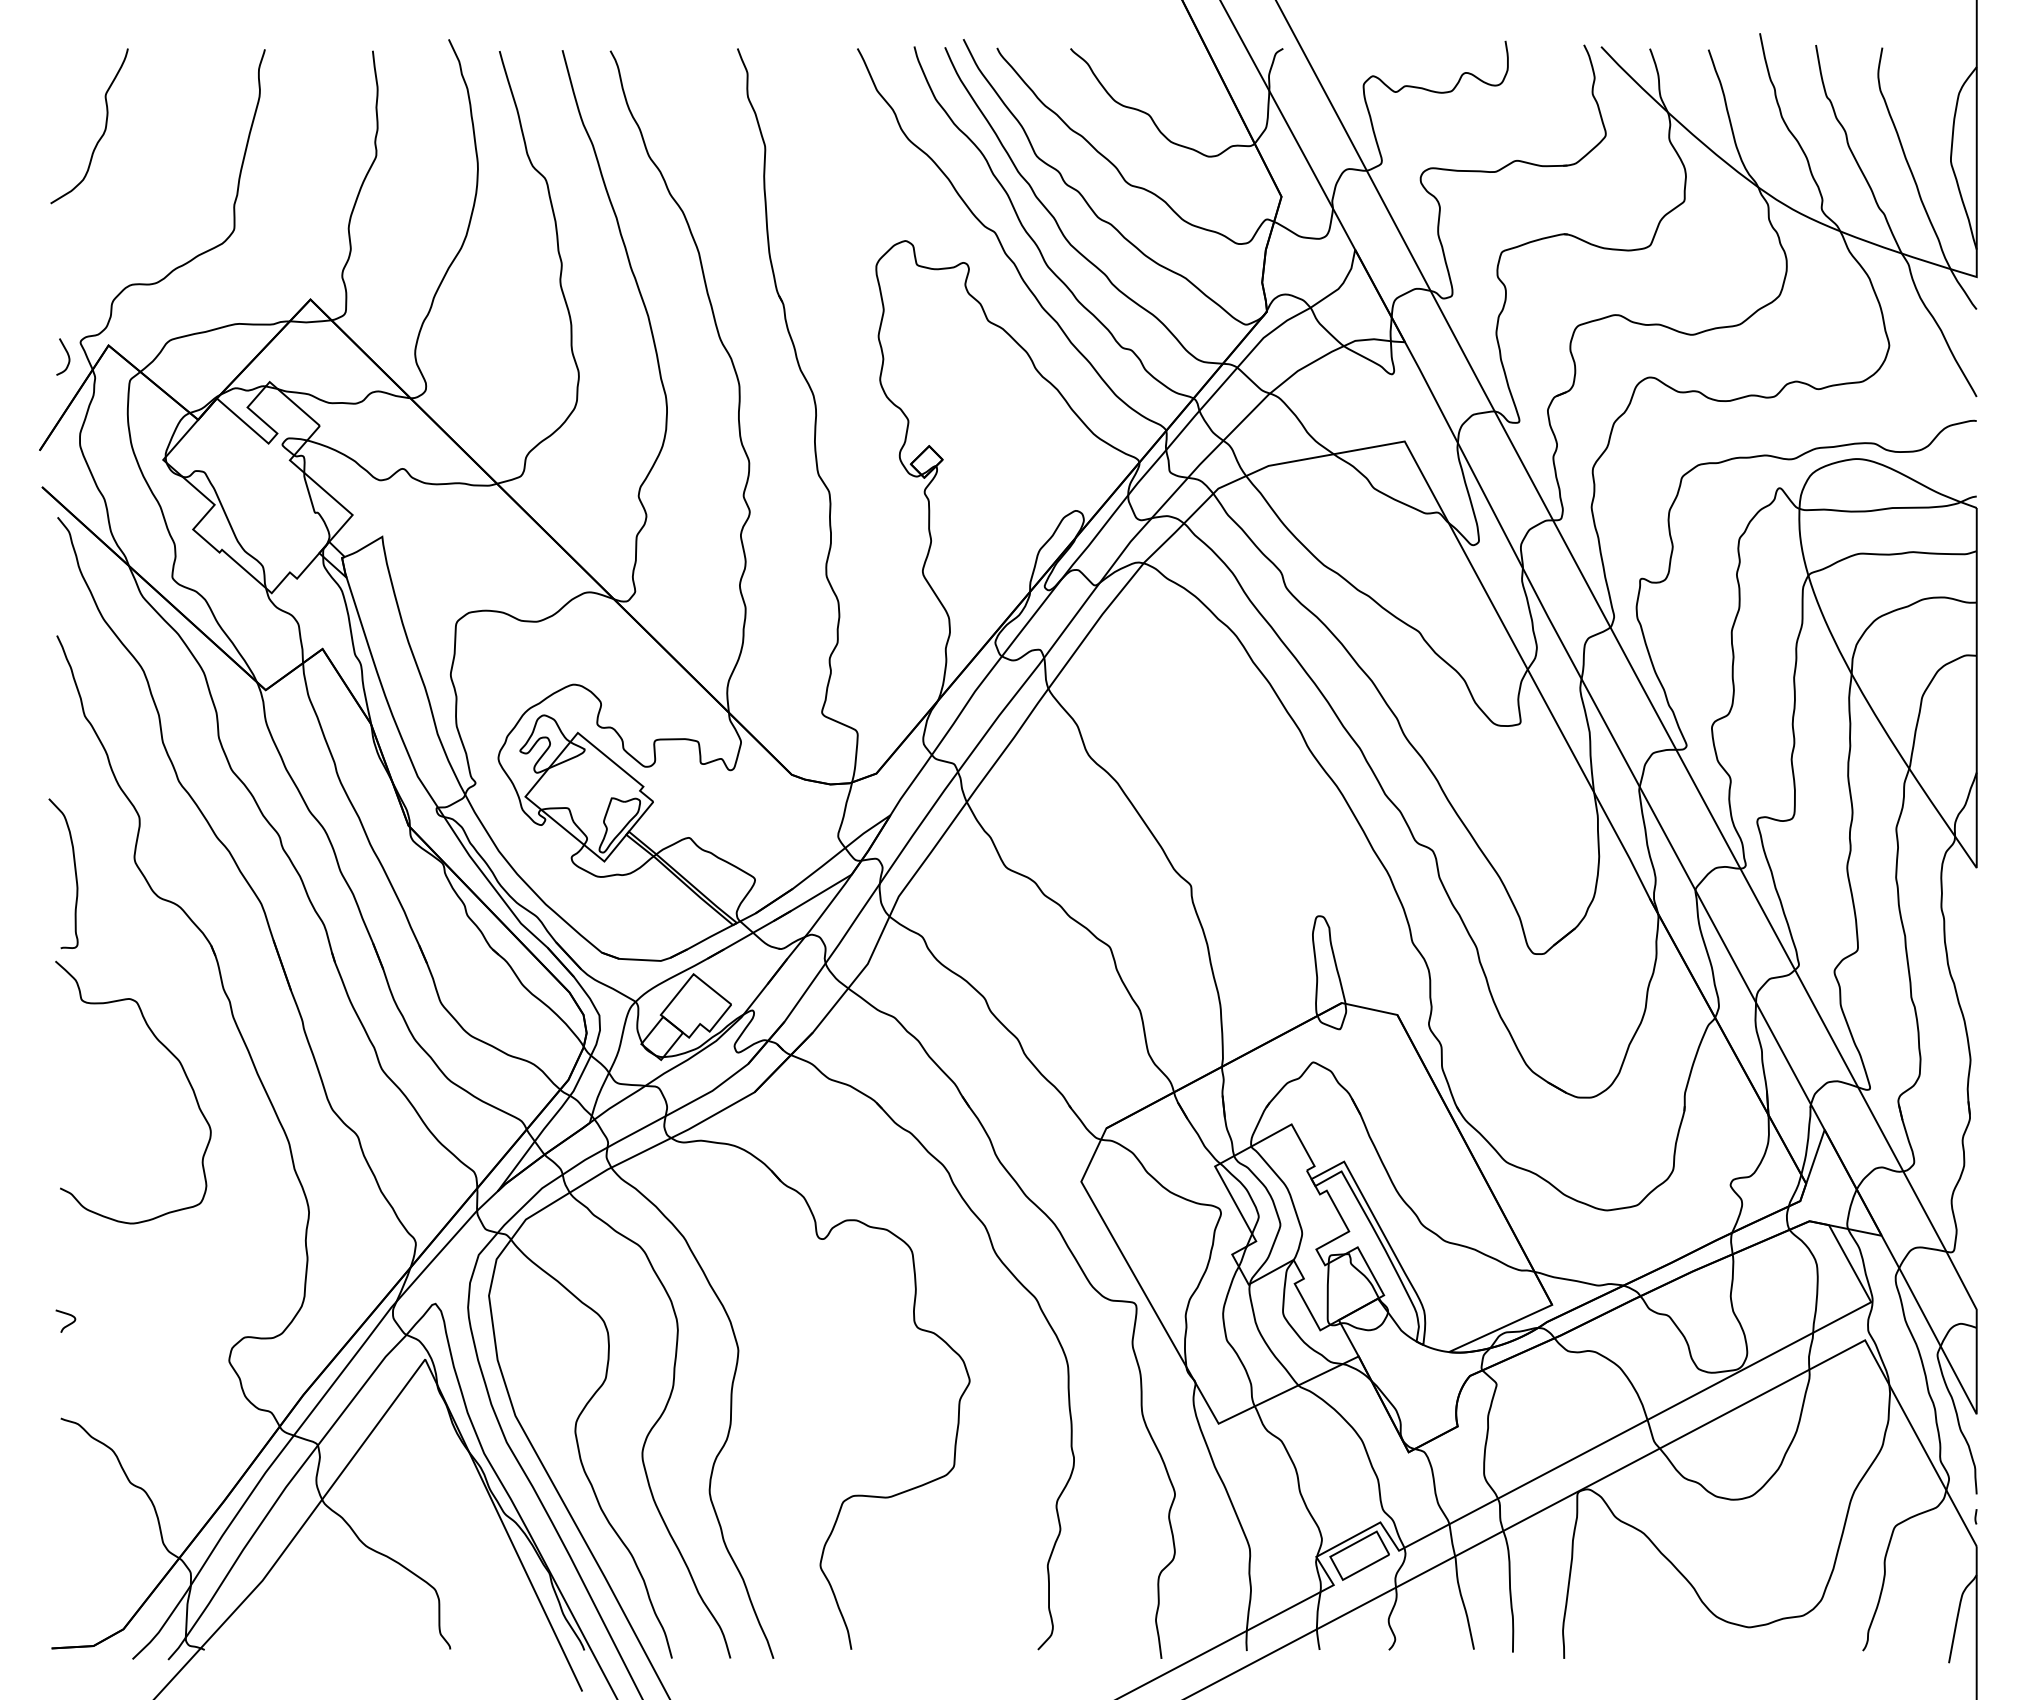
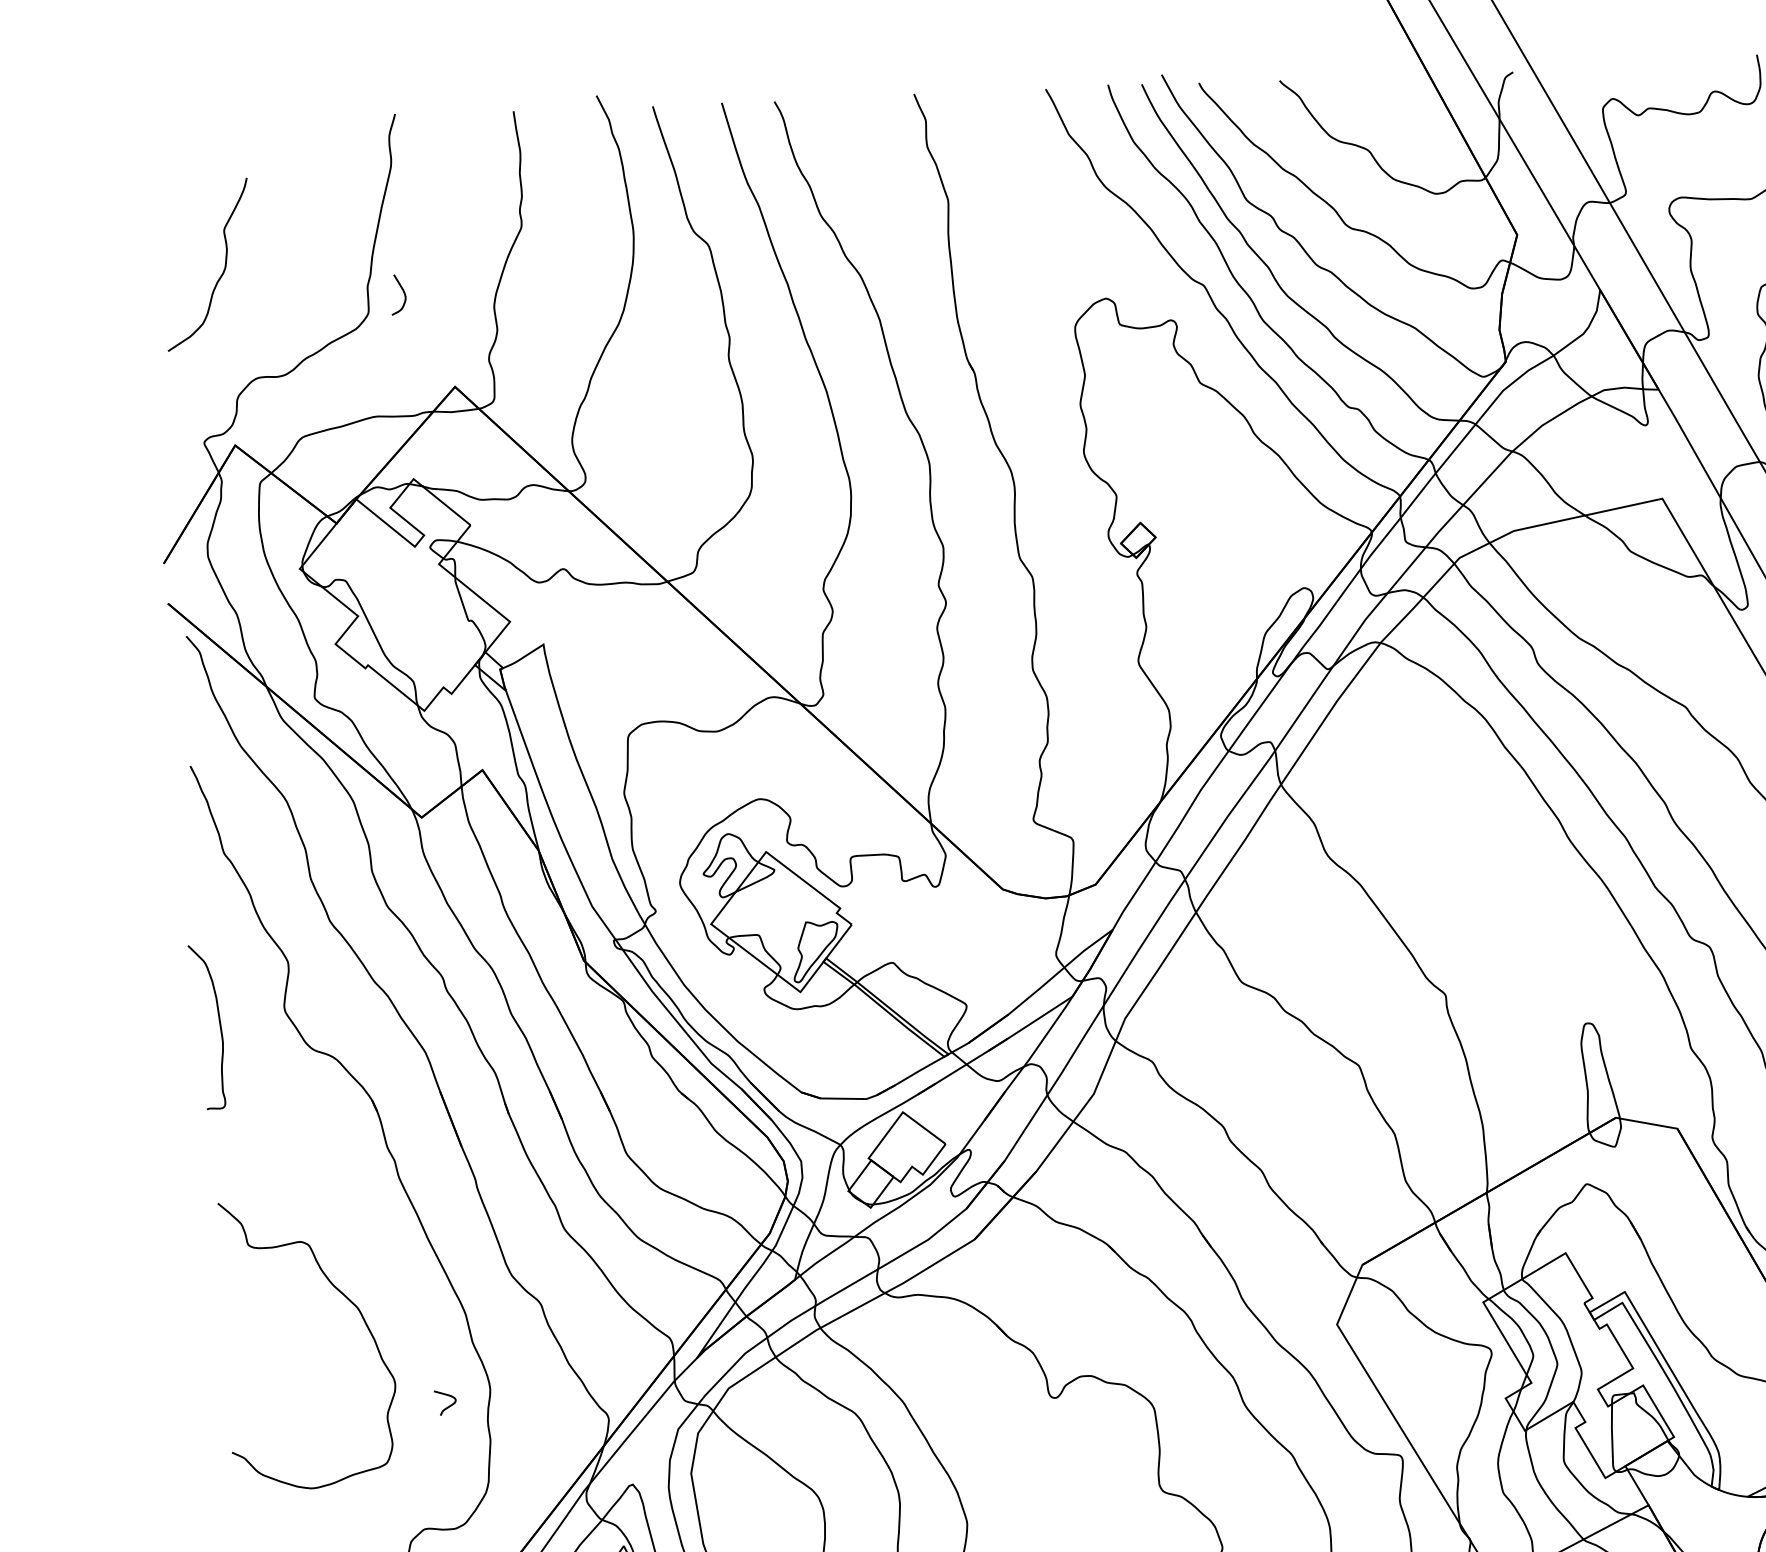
curve: (102, 133) -> (222, 272), moved
curve: (67, 355) -> (403, 293), moved
curve: (171, 1054) -> (348, 1301), moved
curve: (67, 1324) -> (447, 1406), moved

